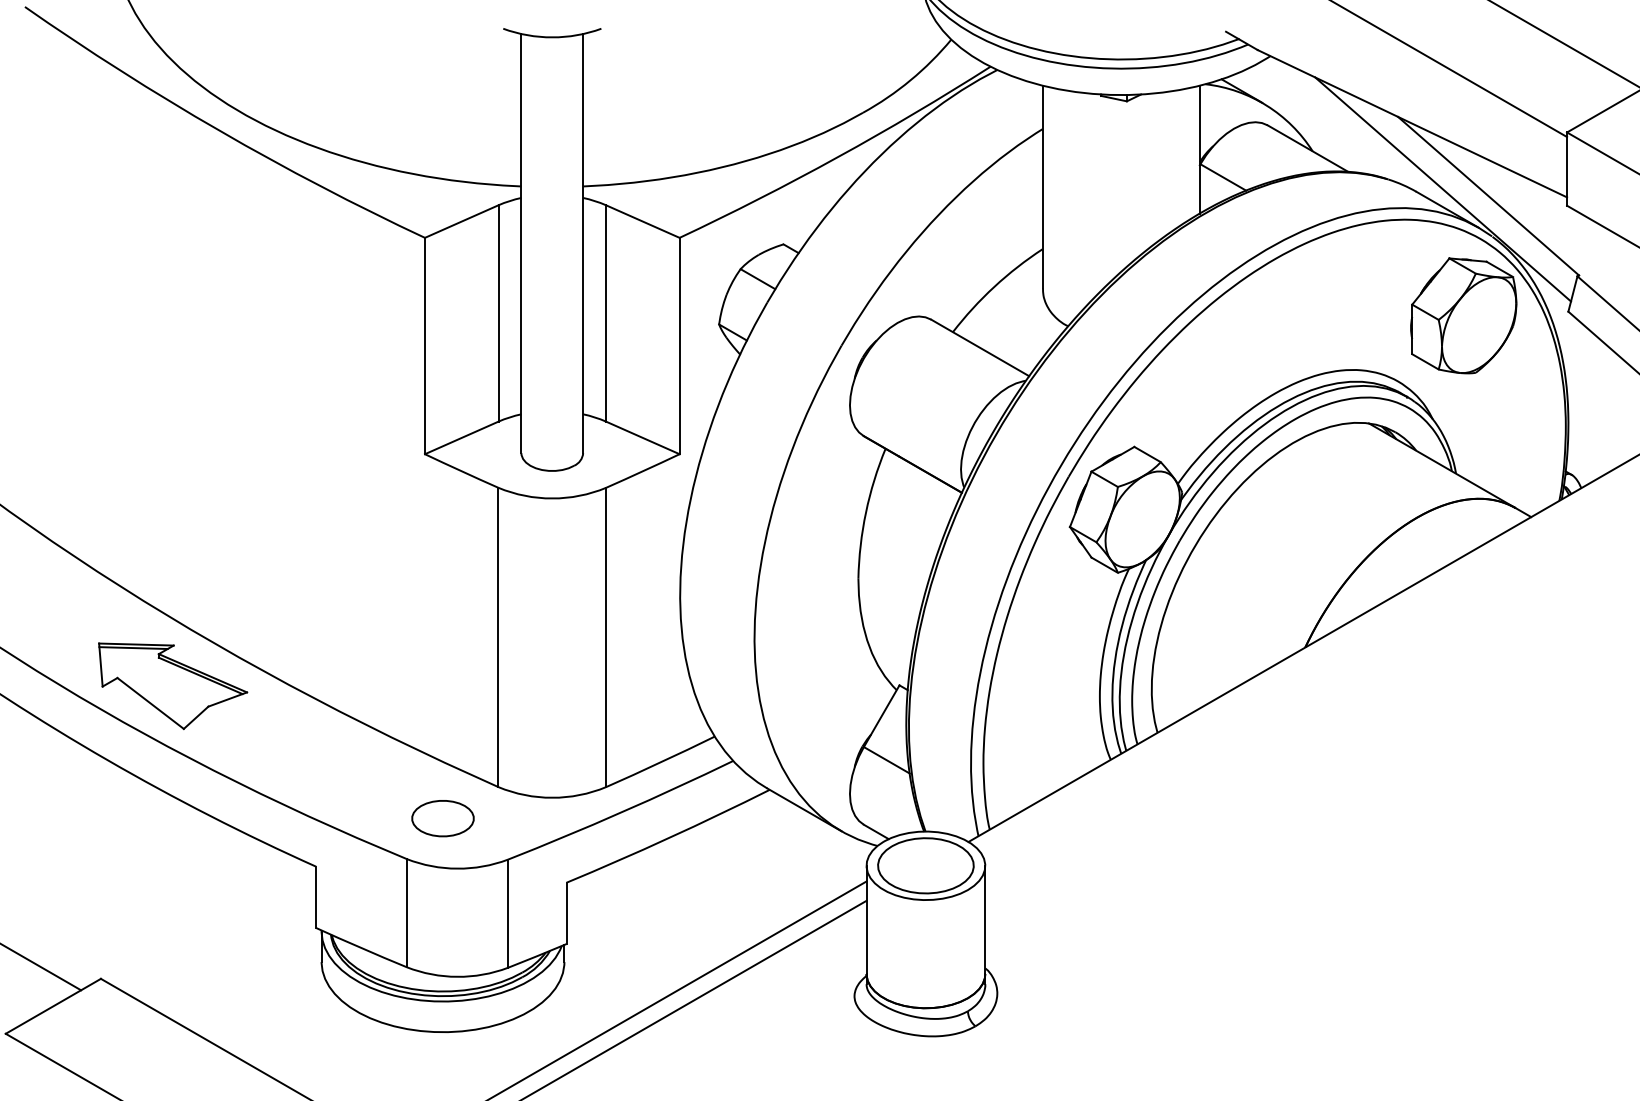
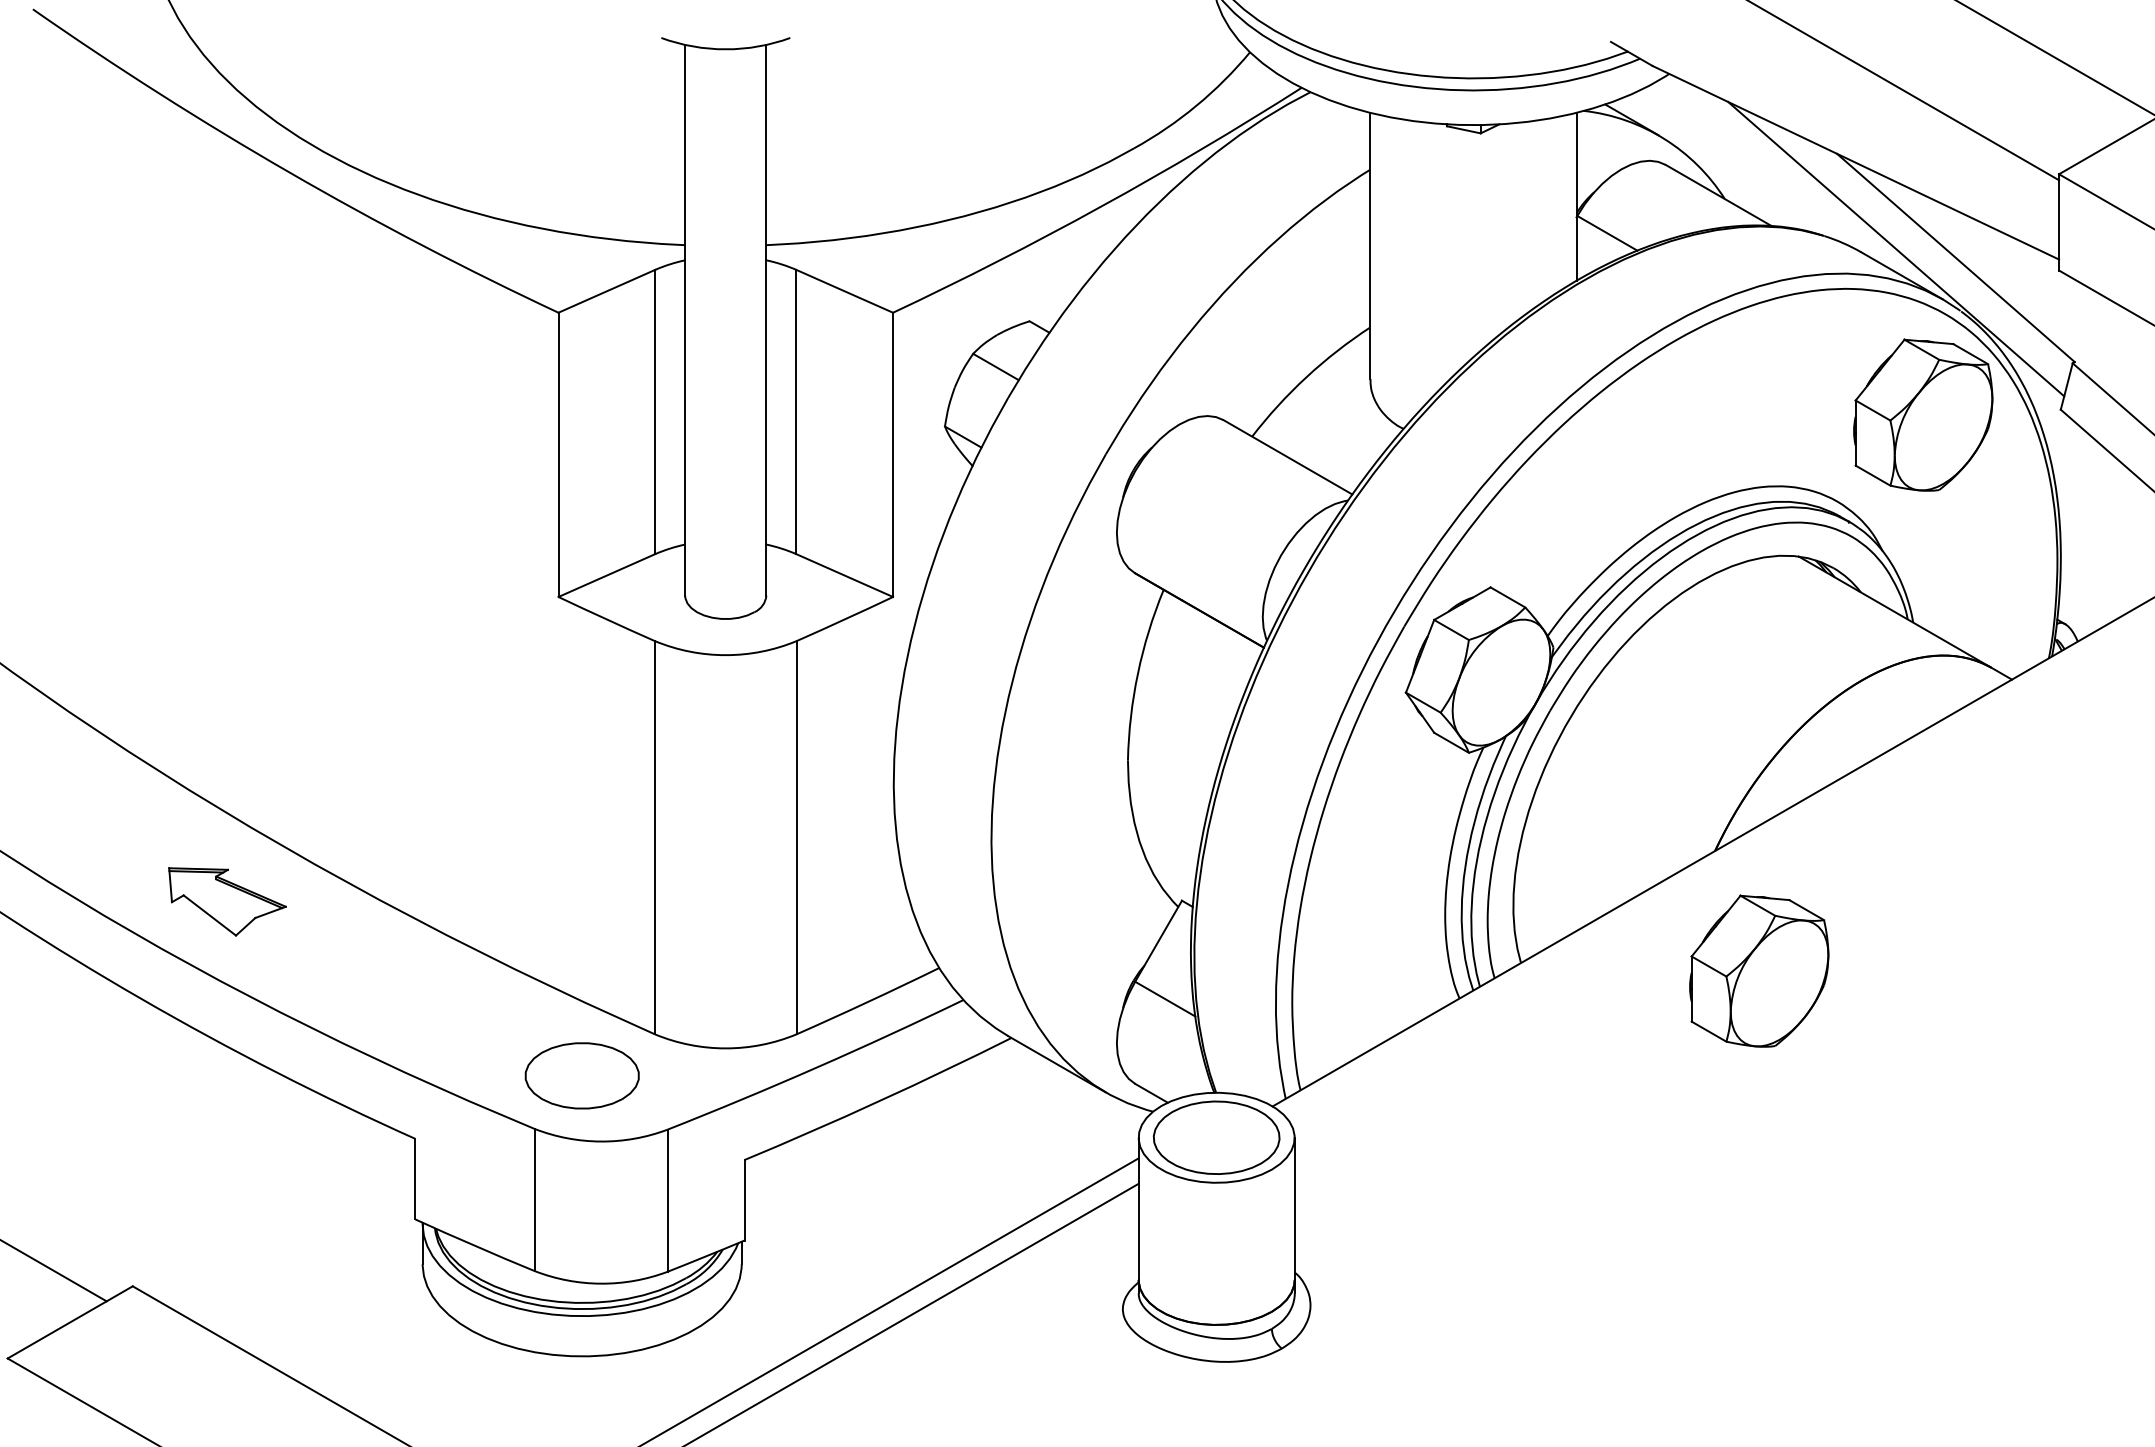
part: (173, 685) -> (227, 901), size x0.6
part: (1339, 738) -> (1759, 970), added
part: (442, 818) -> (581, 1075), size x1.4

